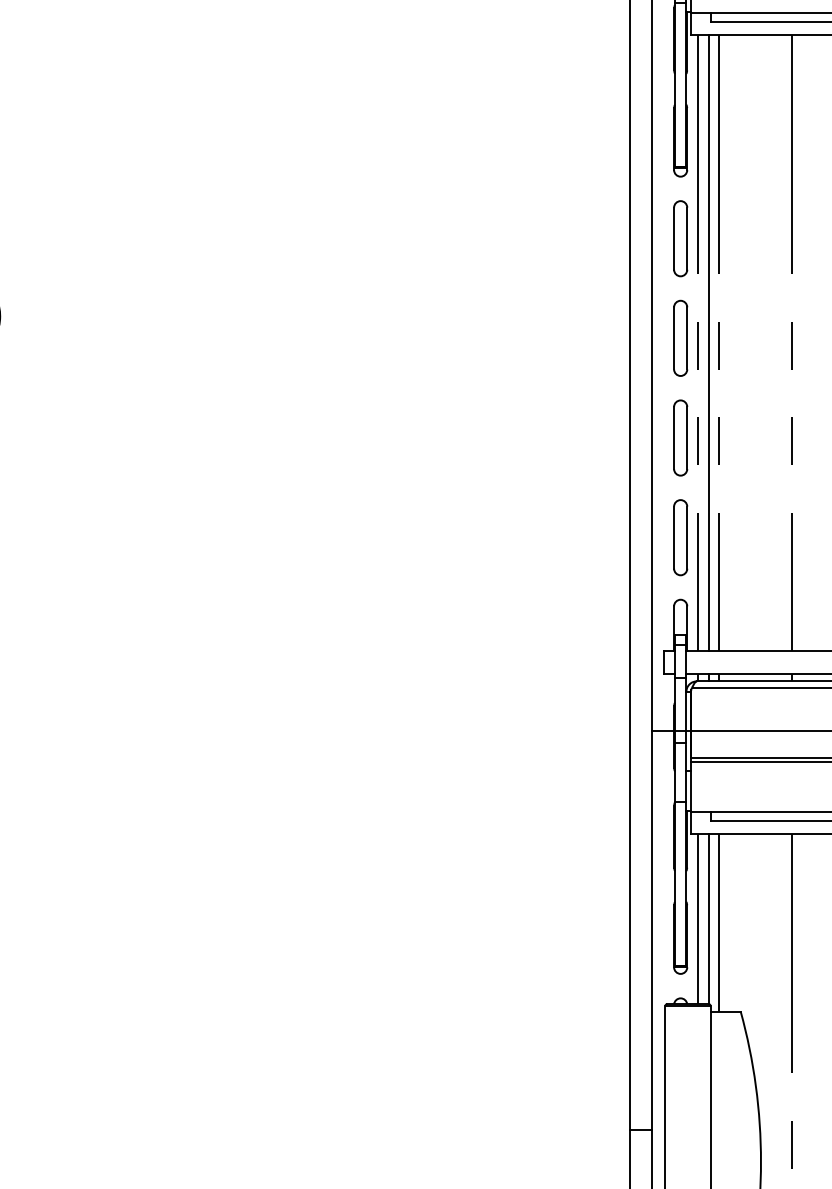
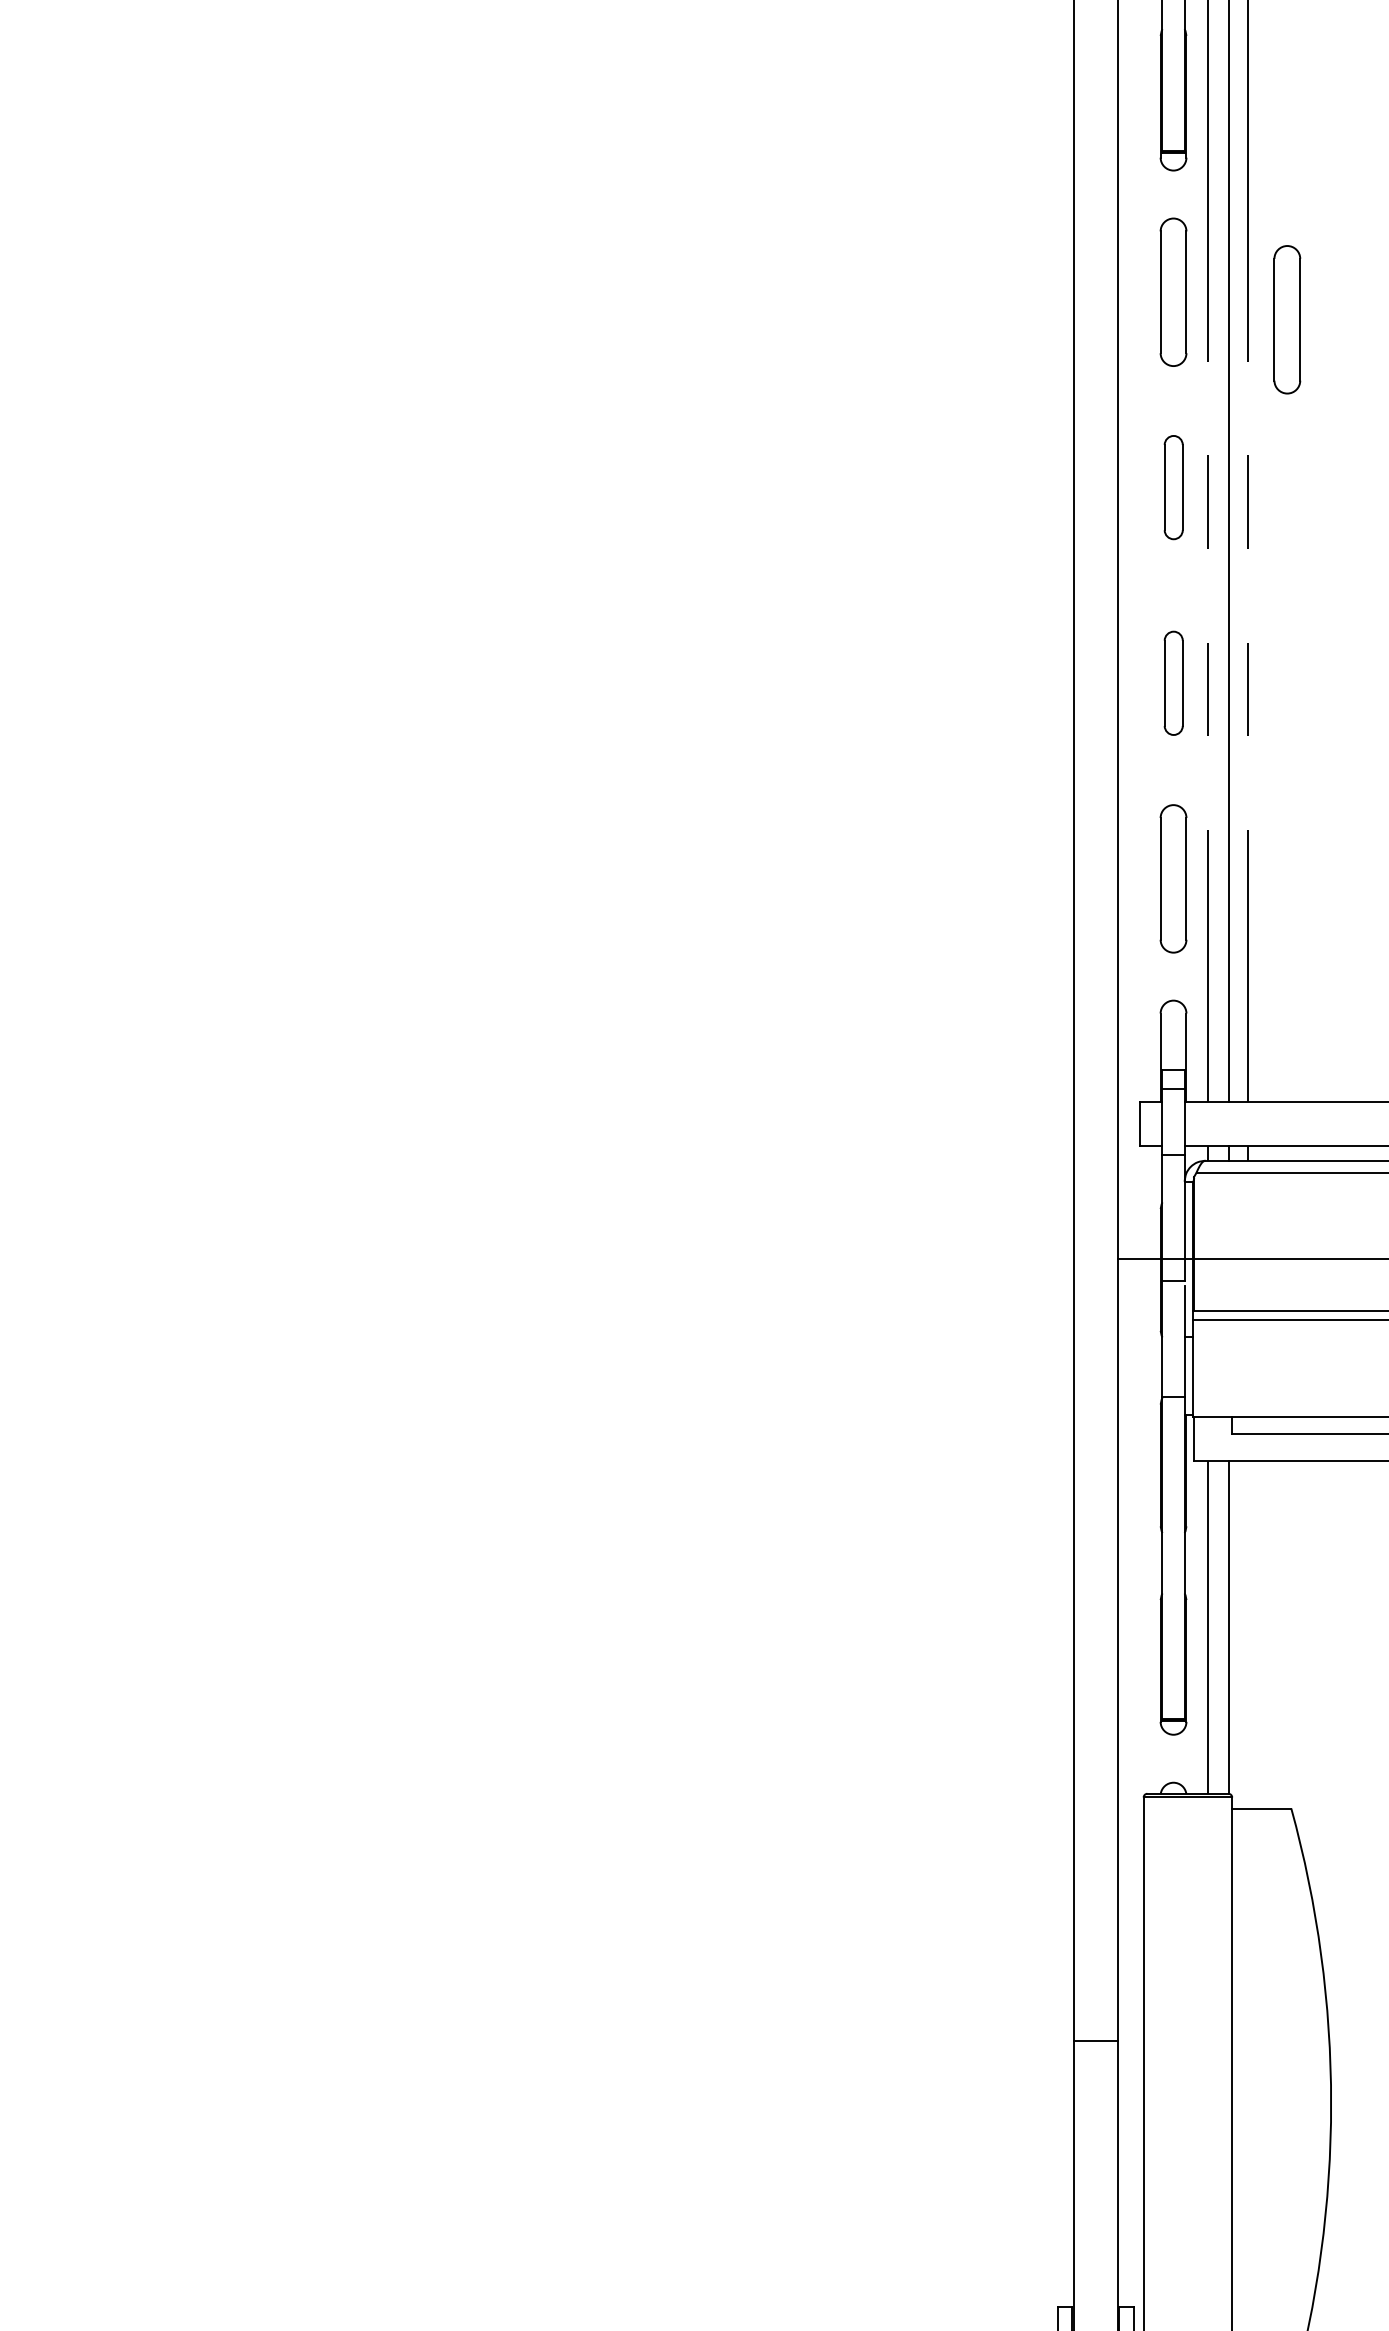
part: (738, 252) -> (1287, 319), added
part: (680, 337) -> (1173, 486), size x0.7
part: (680, 437) -> (1173, 682), size x0.7
line: (718, 922) -> (1247, 1633), removed

